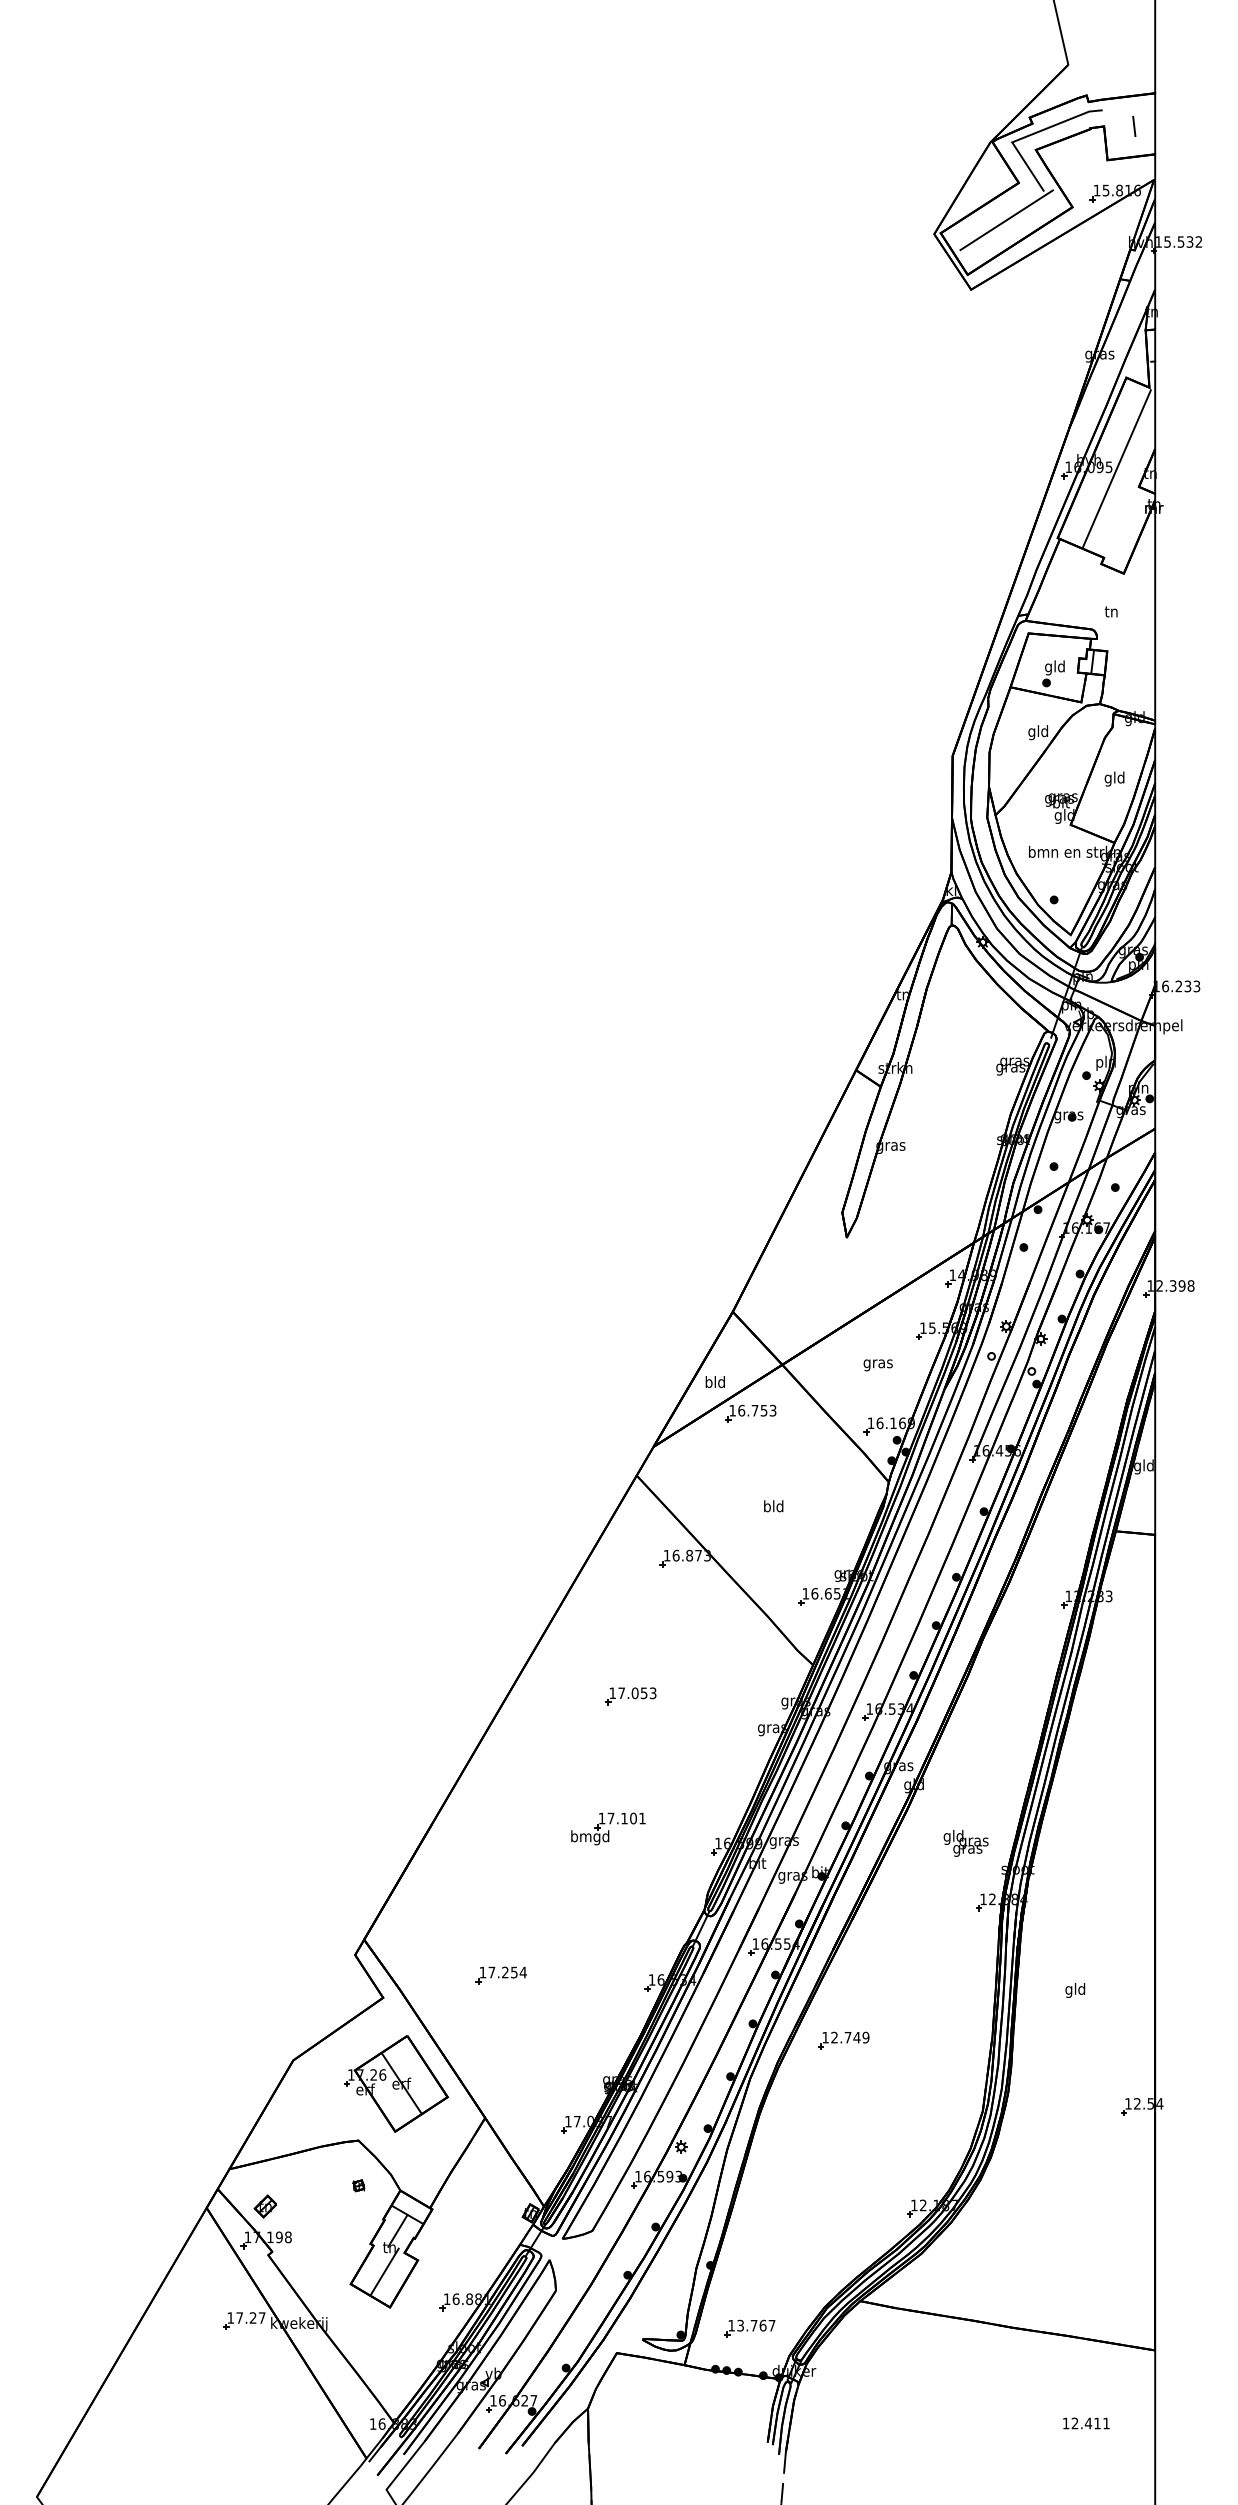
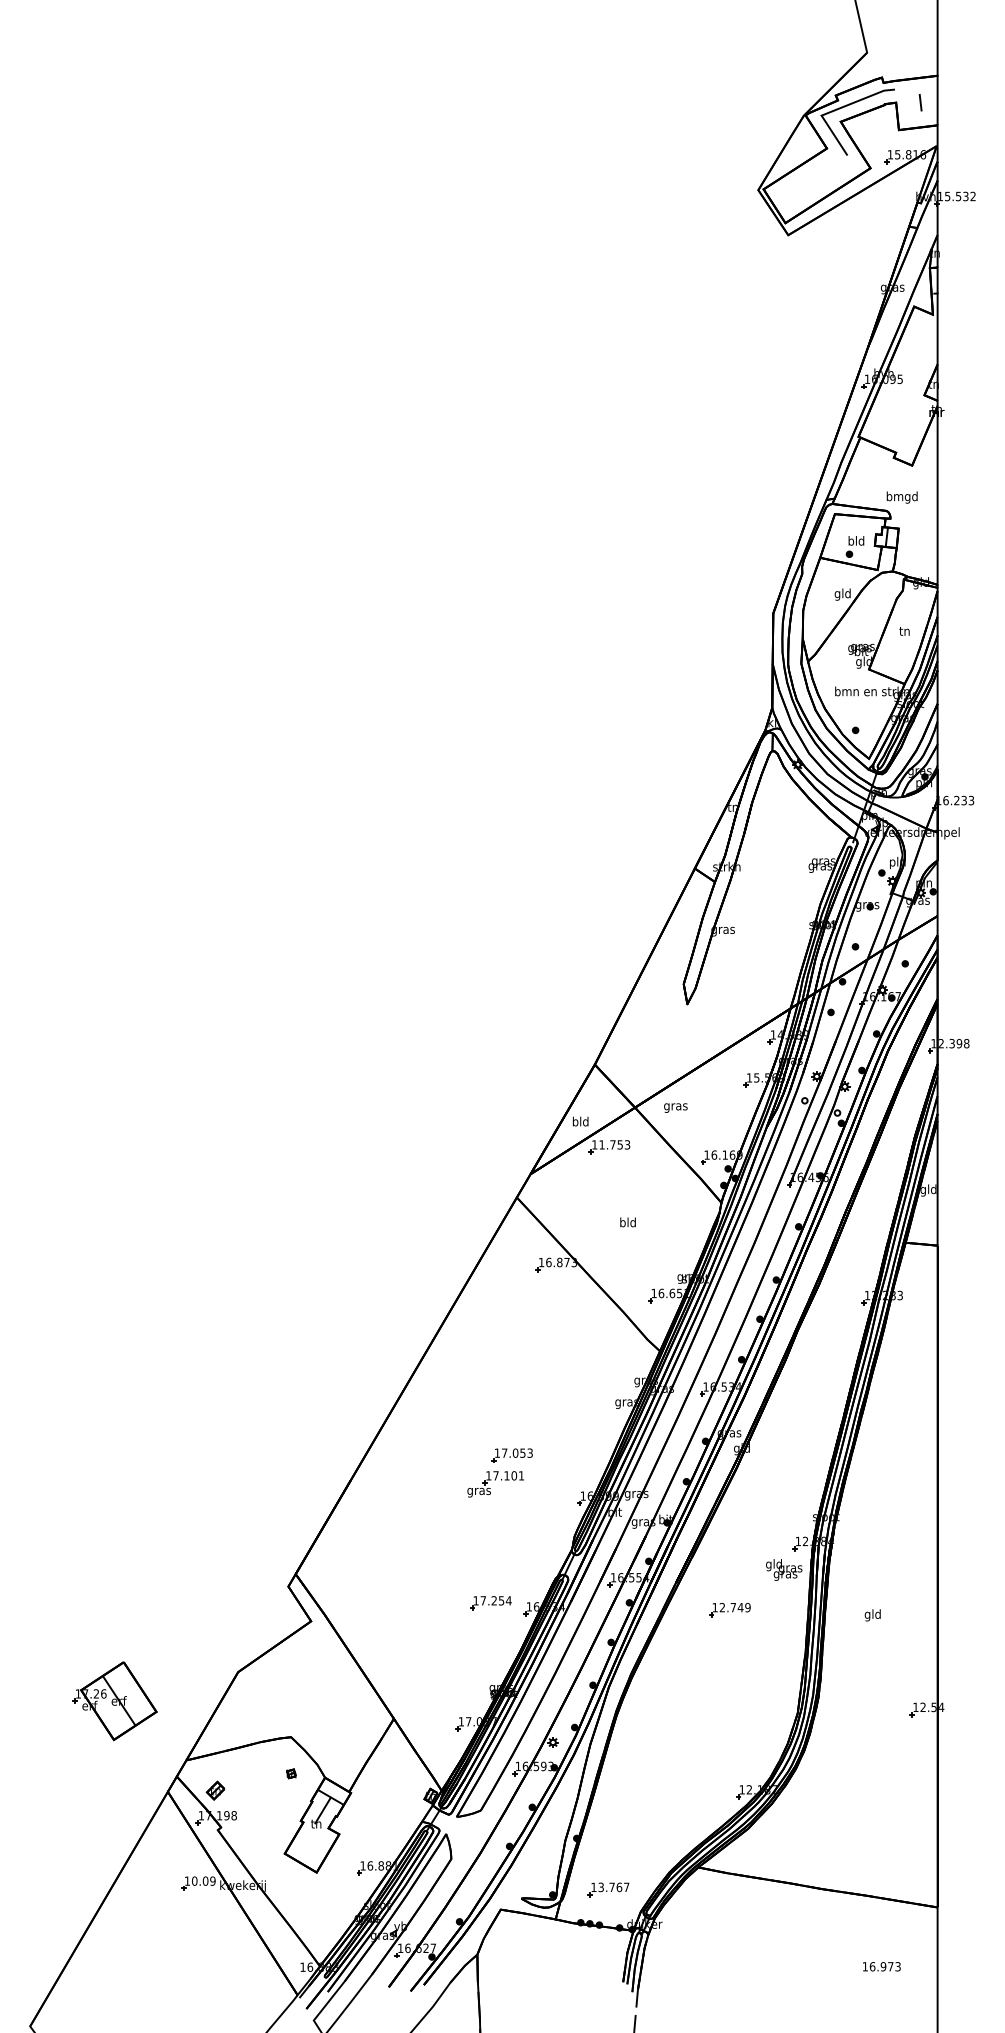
line: (1005, 219) -> (816, 178), removed
line: (1116, 468) -> (906, 380), removed
text: (1110, 612) -> (901, 497), tn -> bmgd
text: (1049, 668) -> (851, 542), gld -> bld
text: (1114, 779) -> (904, 632), gld -> tn
text: (877, 1364) -> (675, 1107), moved
text: (740, 1410) -> (601, 1144), 16.753 -> 11.753
part: (630, 1696) -> (511, 1455), moved
text: (589, 1837) -> (478, 1491), bmgd -> gras
text: (966, 1842) -> (784, 1569), moved
part: (500, 1975) -> (490, 1603), moved
part: (843, 2041) -> (729, 1610), moved
part: (395, 2084) -> (114, 1701), moved
line: (383, 2271) -> (311, 1843), removed
text: (250, 2317) -> (203, 1880), 17.27 -> 10.09
text: (1089, 2423) -> (884, 1966), 12.411 -> 16.973

